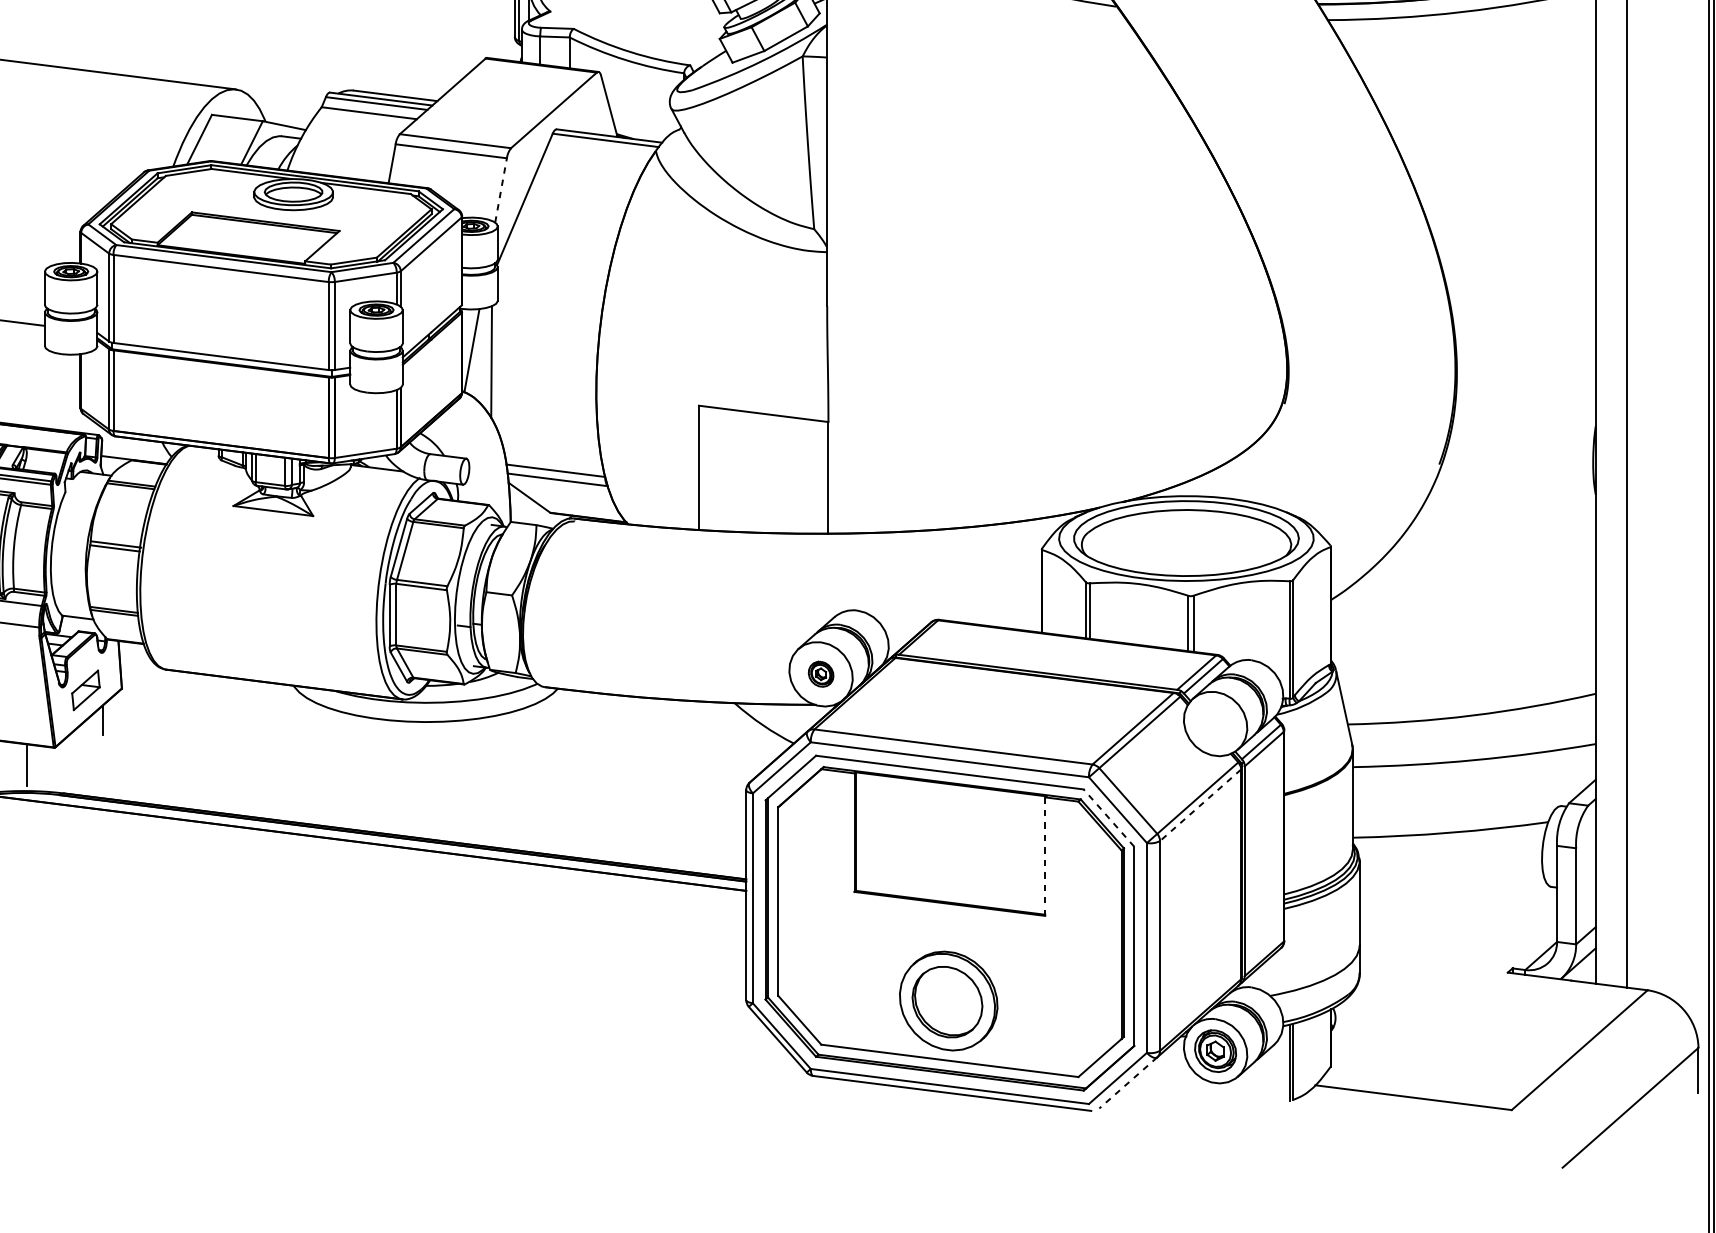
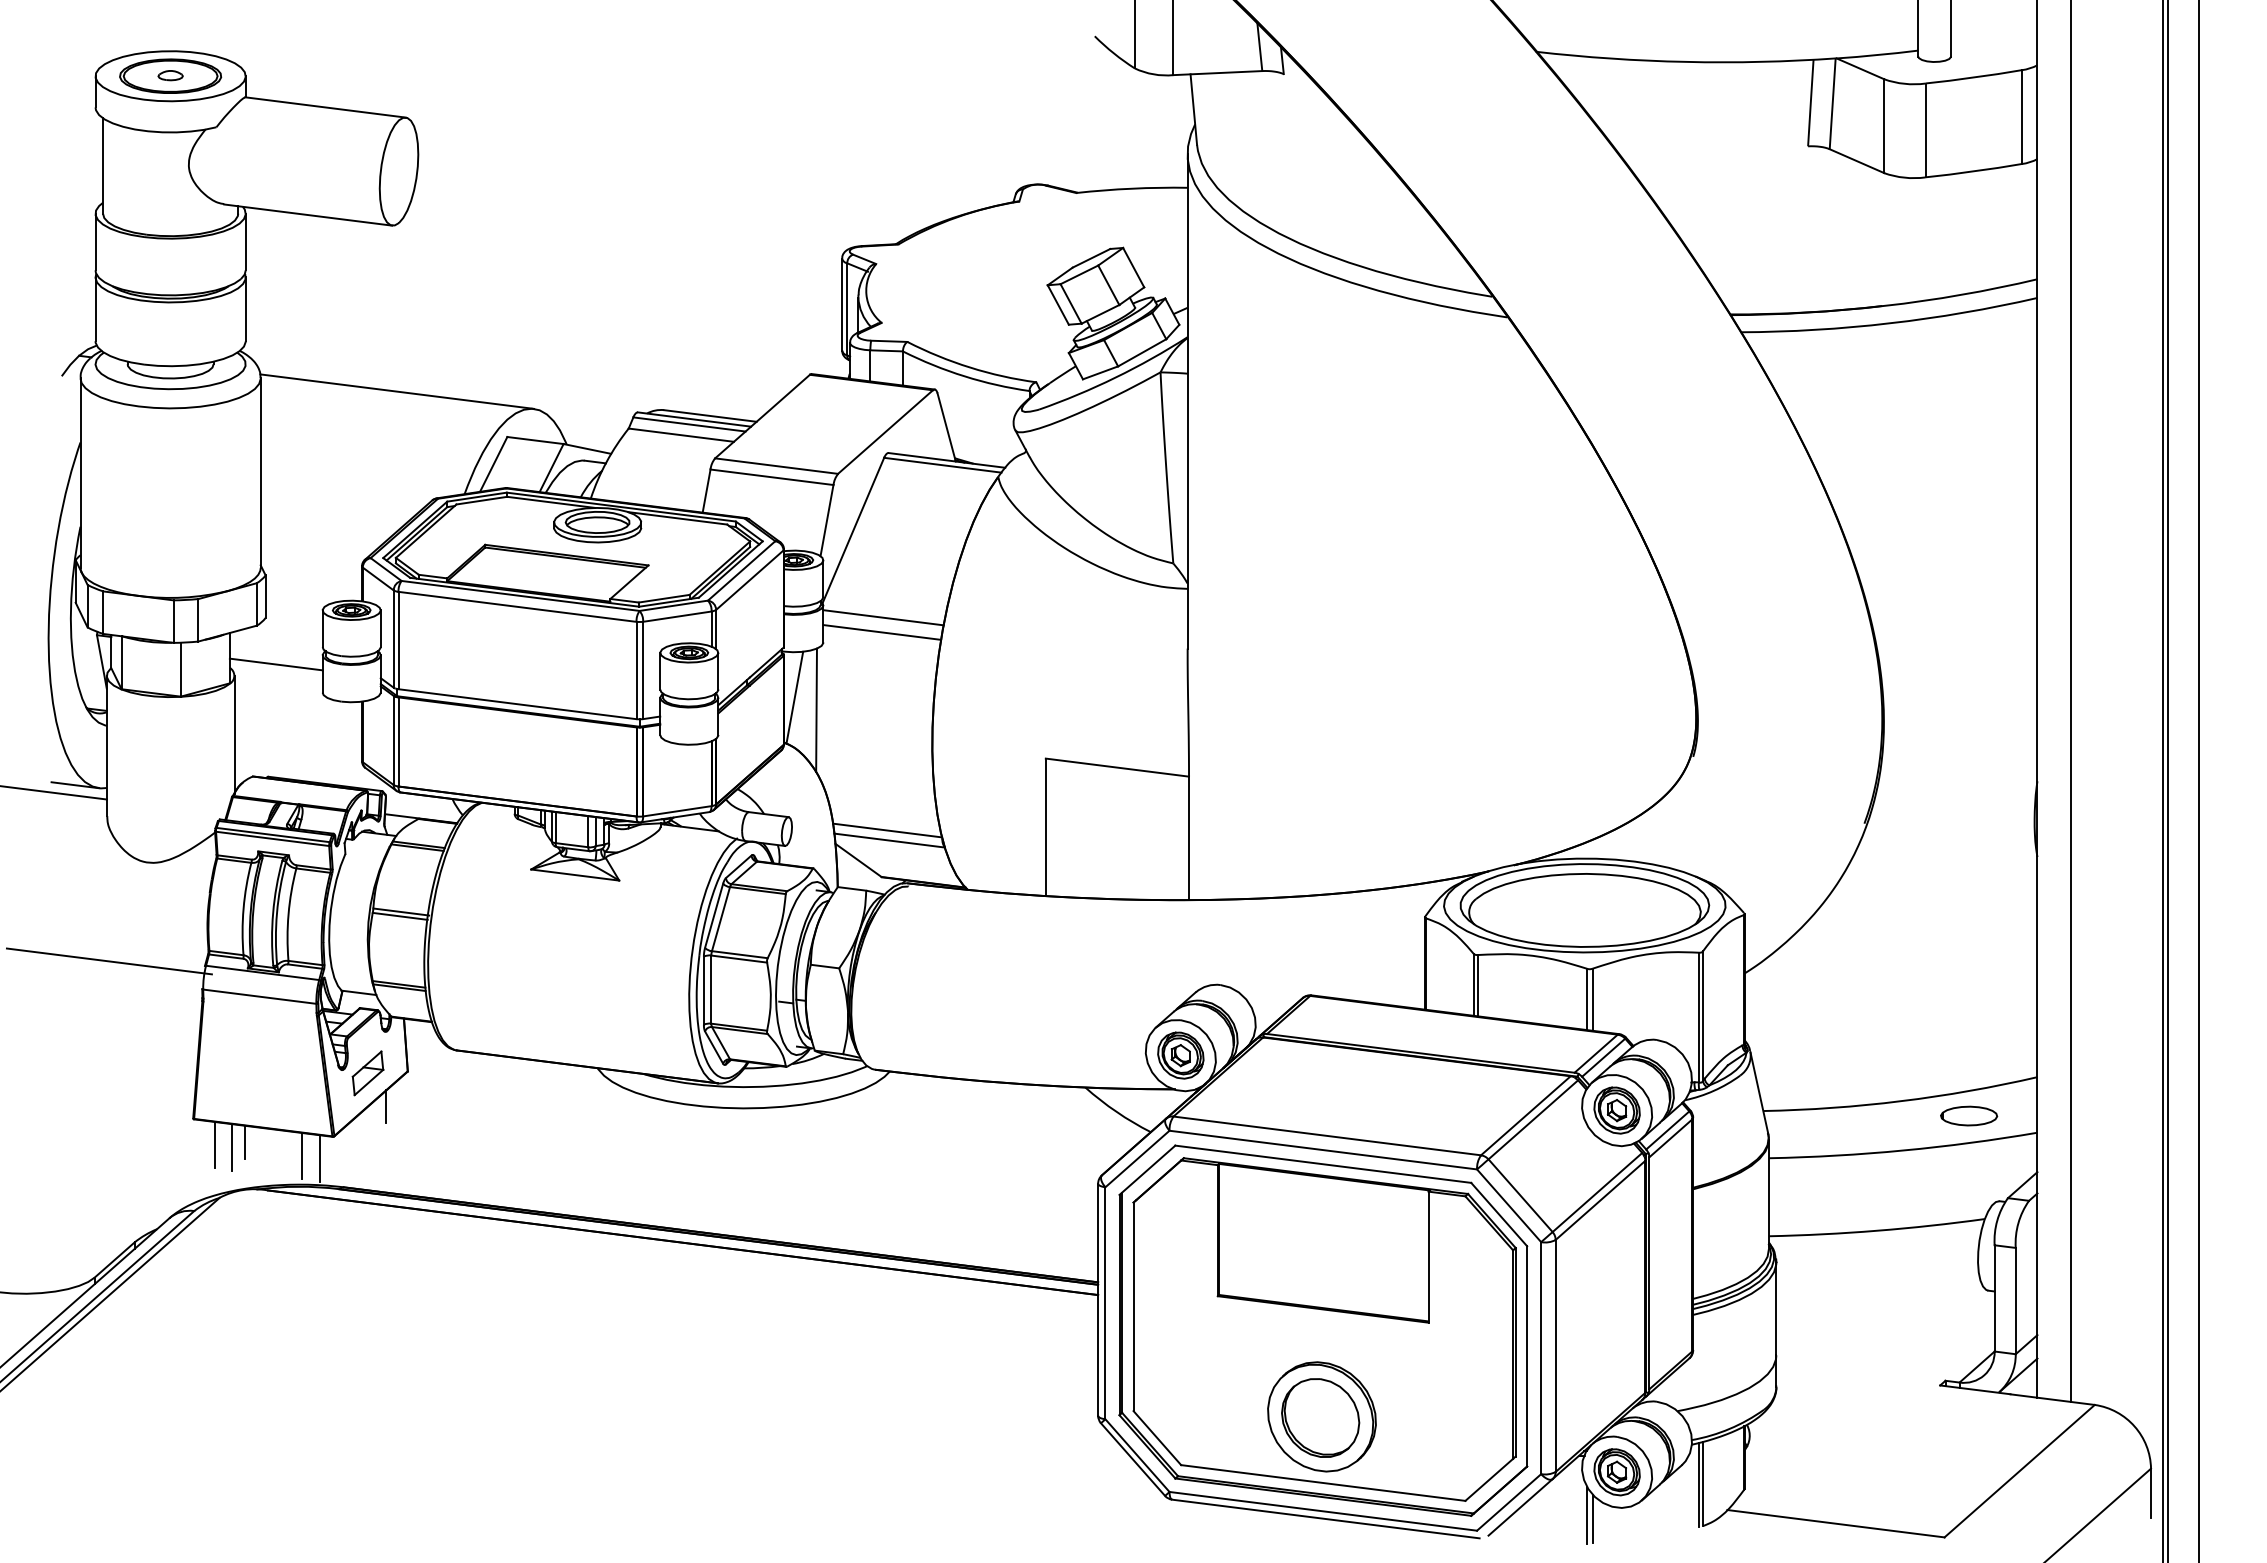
line: (501, 190) -> (827, 520), dashed -> solid
line: (552, 278) -> (883, 617), added
line: (551, 291) -> (882, 632), added
part: (820, 674) -> (1180, 1055), size x1.67
part: (1215, 723) -> (1616, 1110), added
part: (1534, 728) -> (1969, 1115), added
line: (42, 767) -> (320, 1158), added
line: (1200, 805) -> (1600, 1200), dashed -> solid
line: (1108, 818) -> (1498, 1214), dashed -> solid
line: (1045, 856) -> (1428, 1257), dashed -> solid
line: (1128, 1083) -> (1520, 1507), dashed -> solid
line: (1187, 1089) -> (1586, 1514), added
line: (1193, 1092) -> (1592, 1518), added

